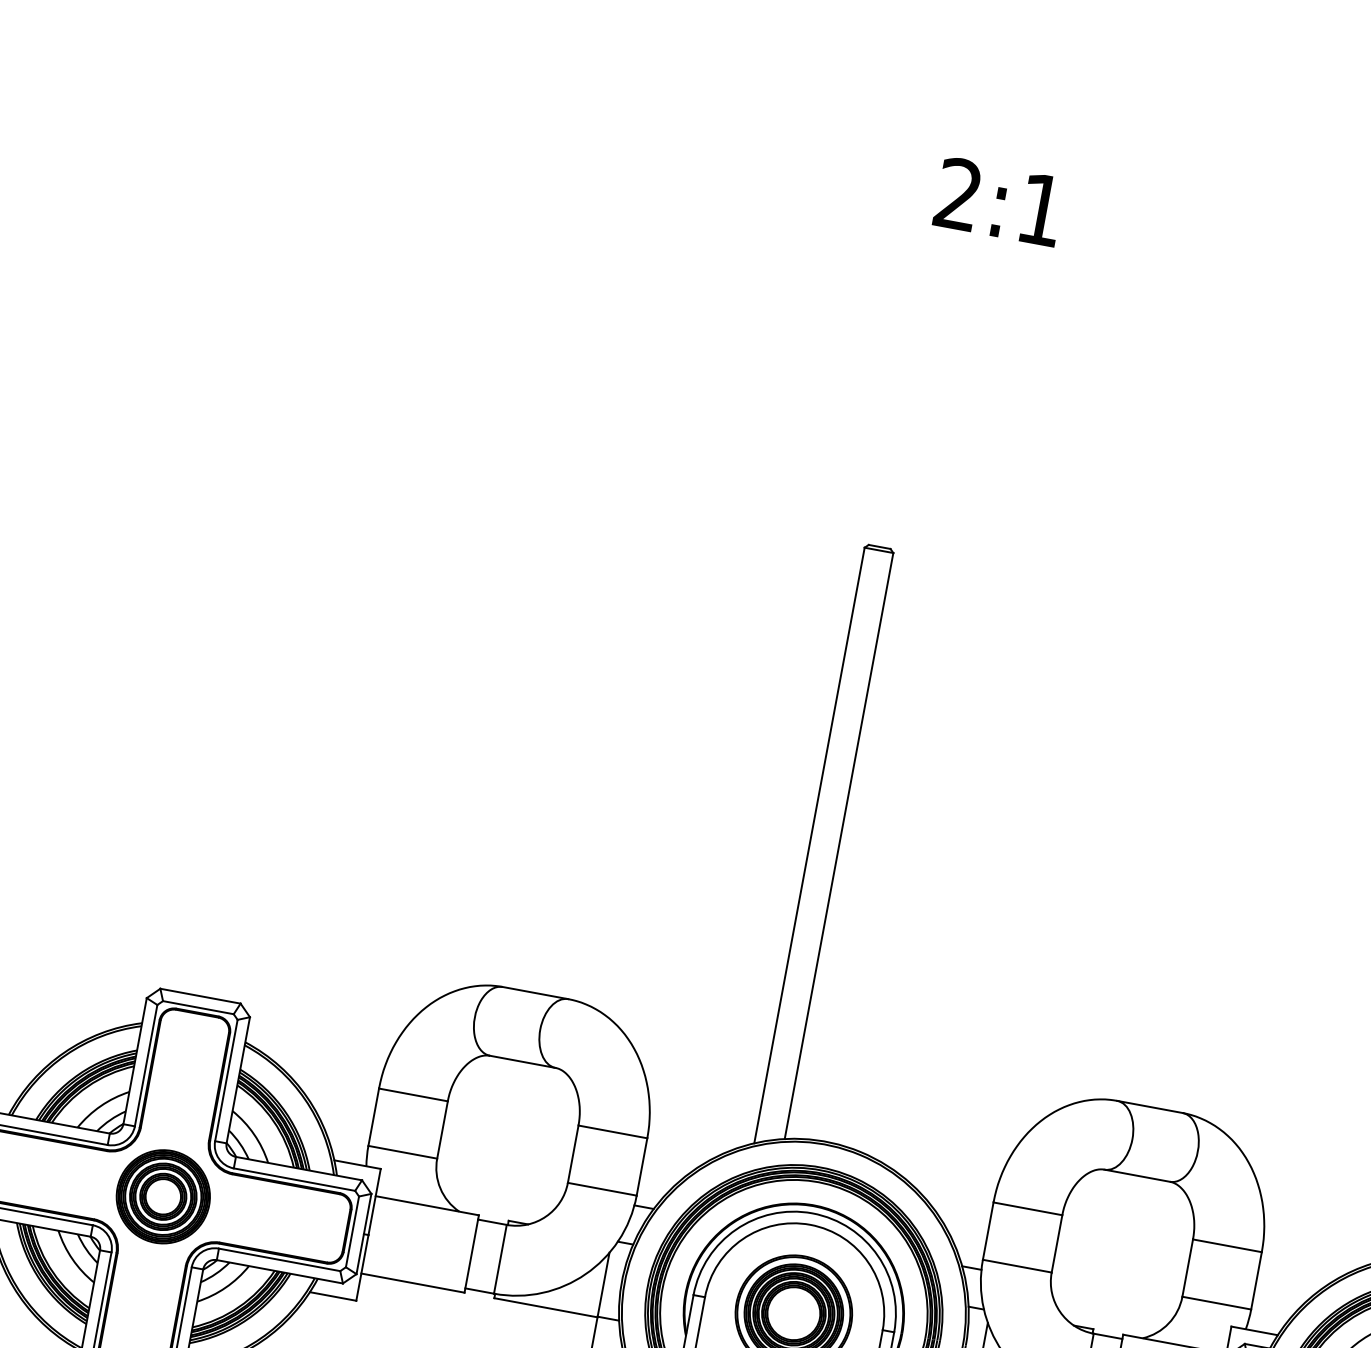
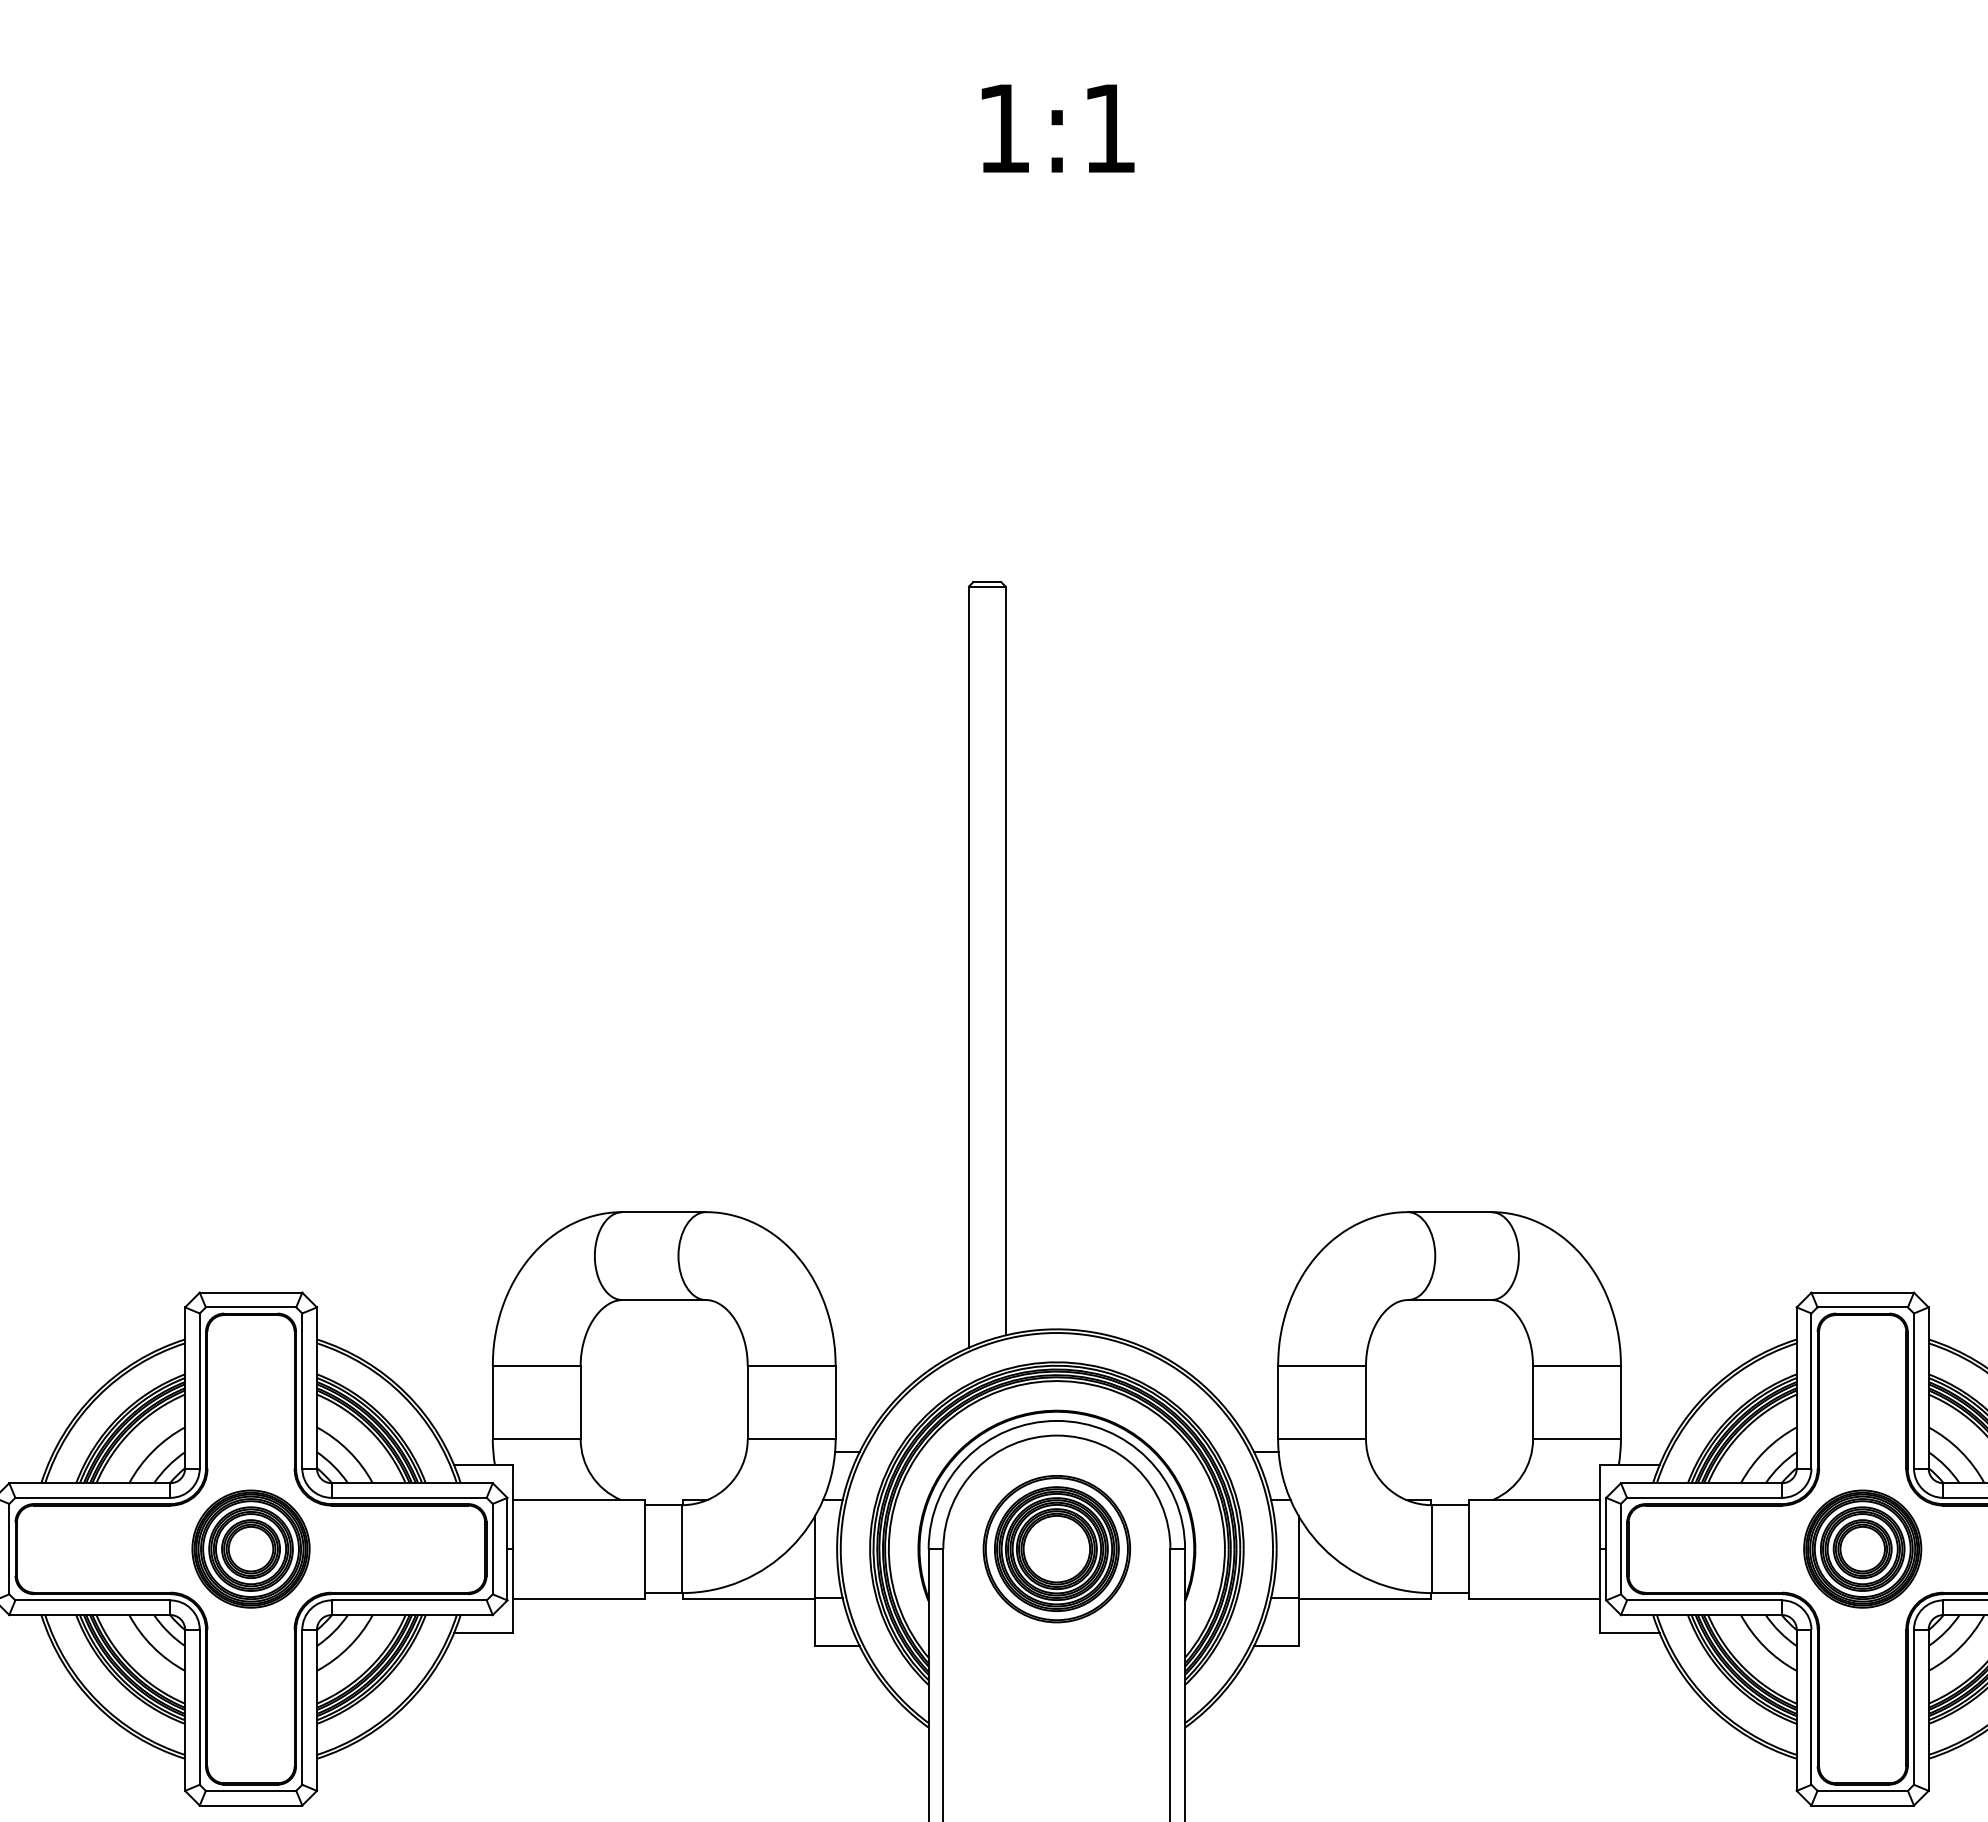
text: (957, 193) -> (1002, 127), 2:1 -> 1:1

